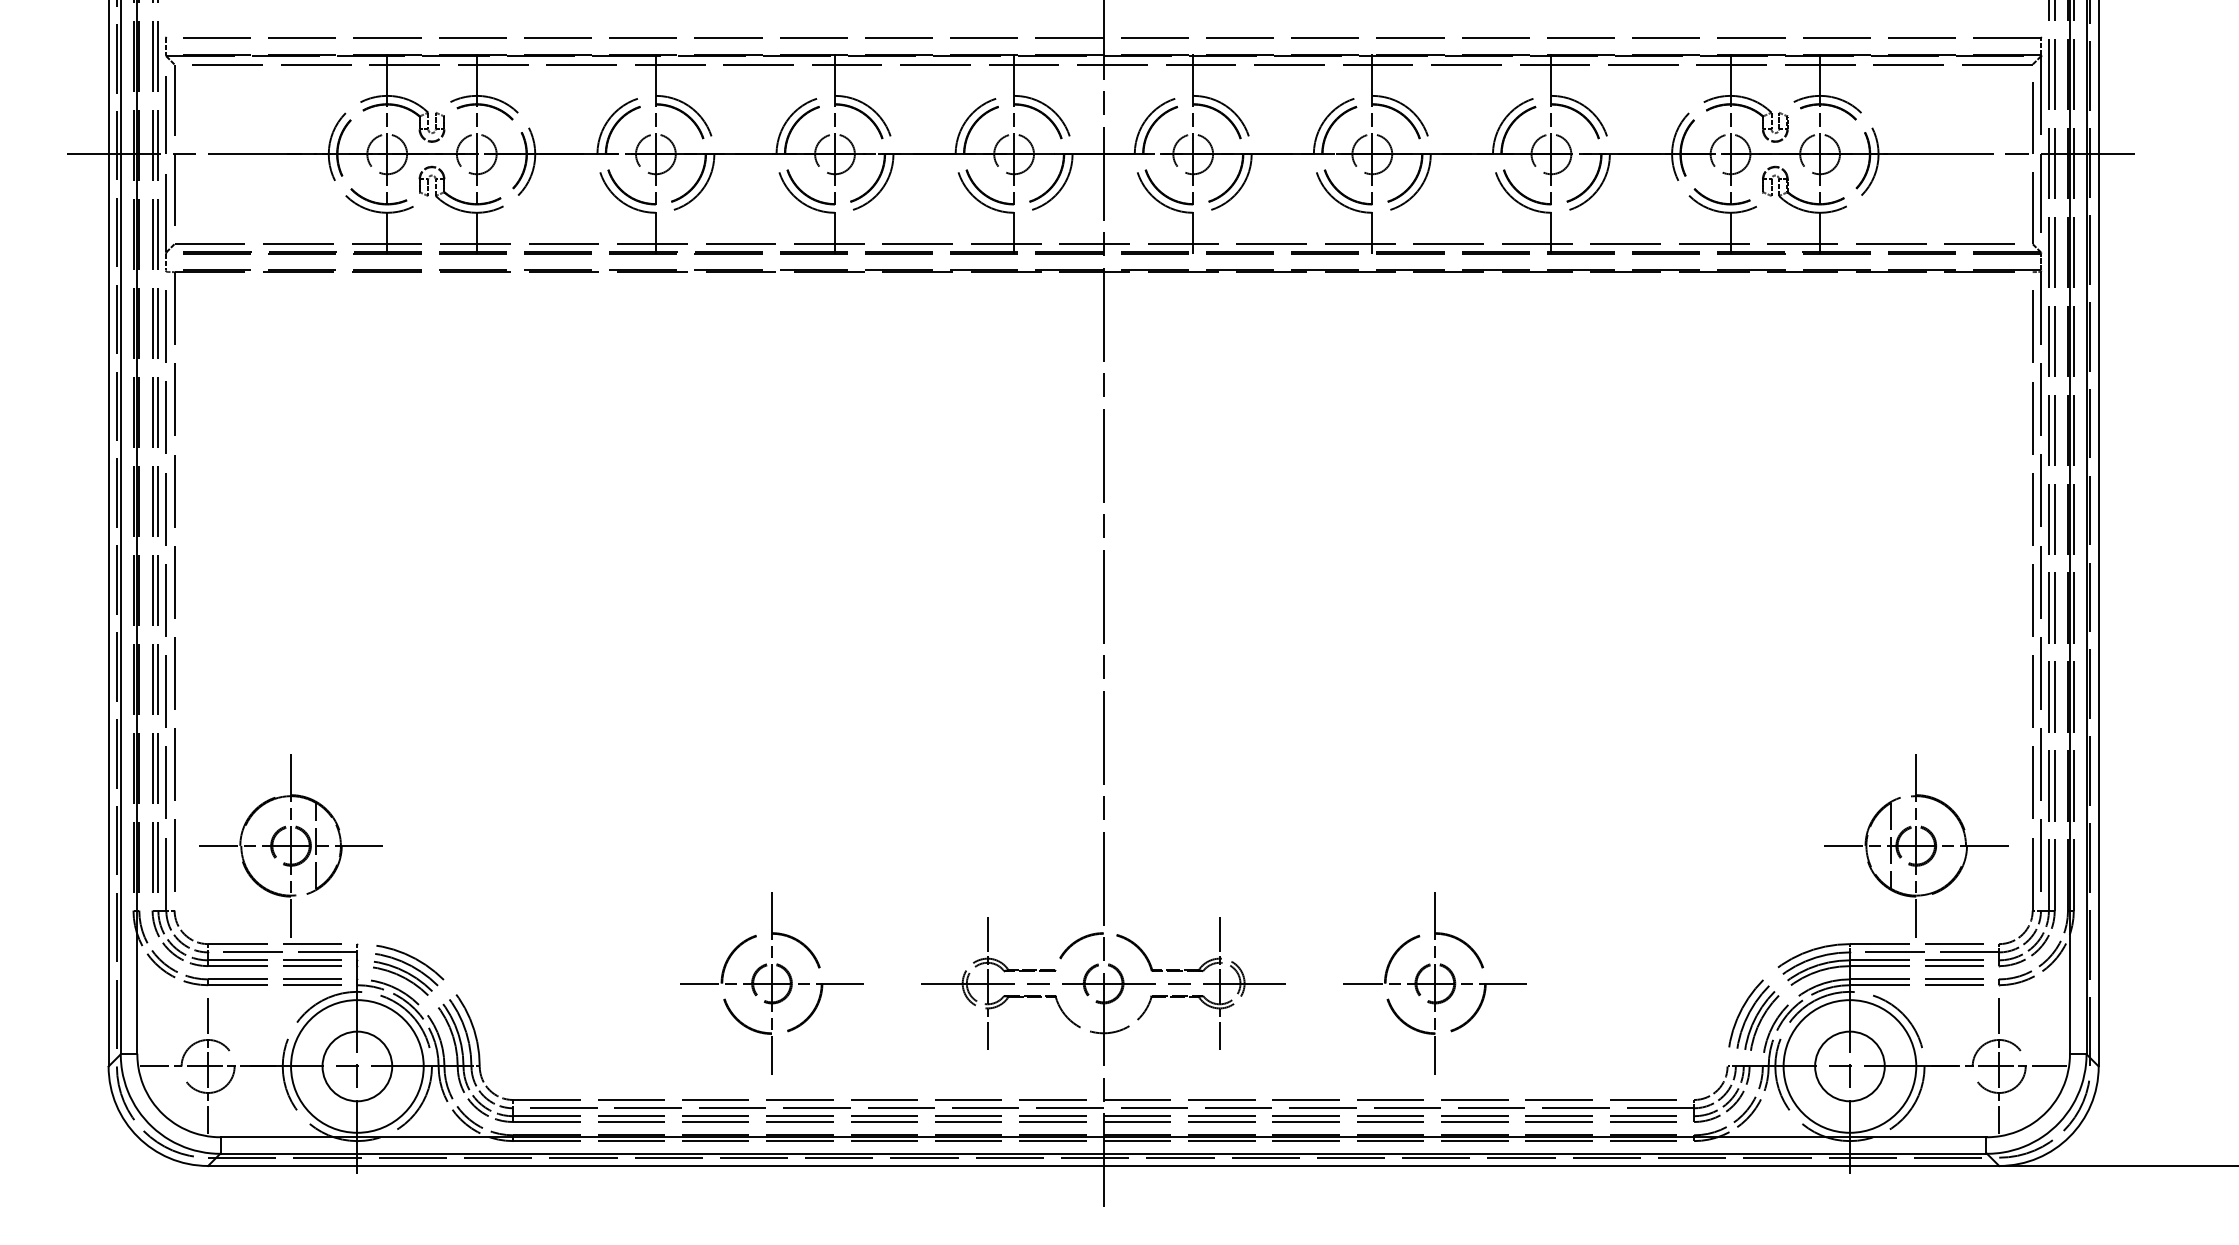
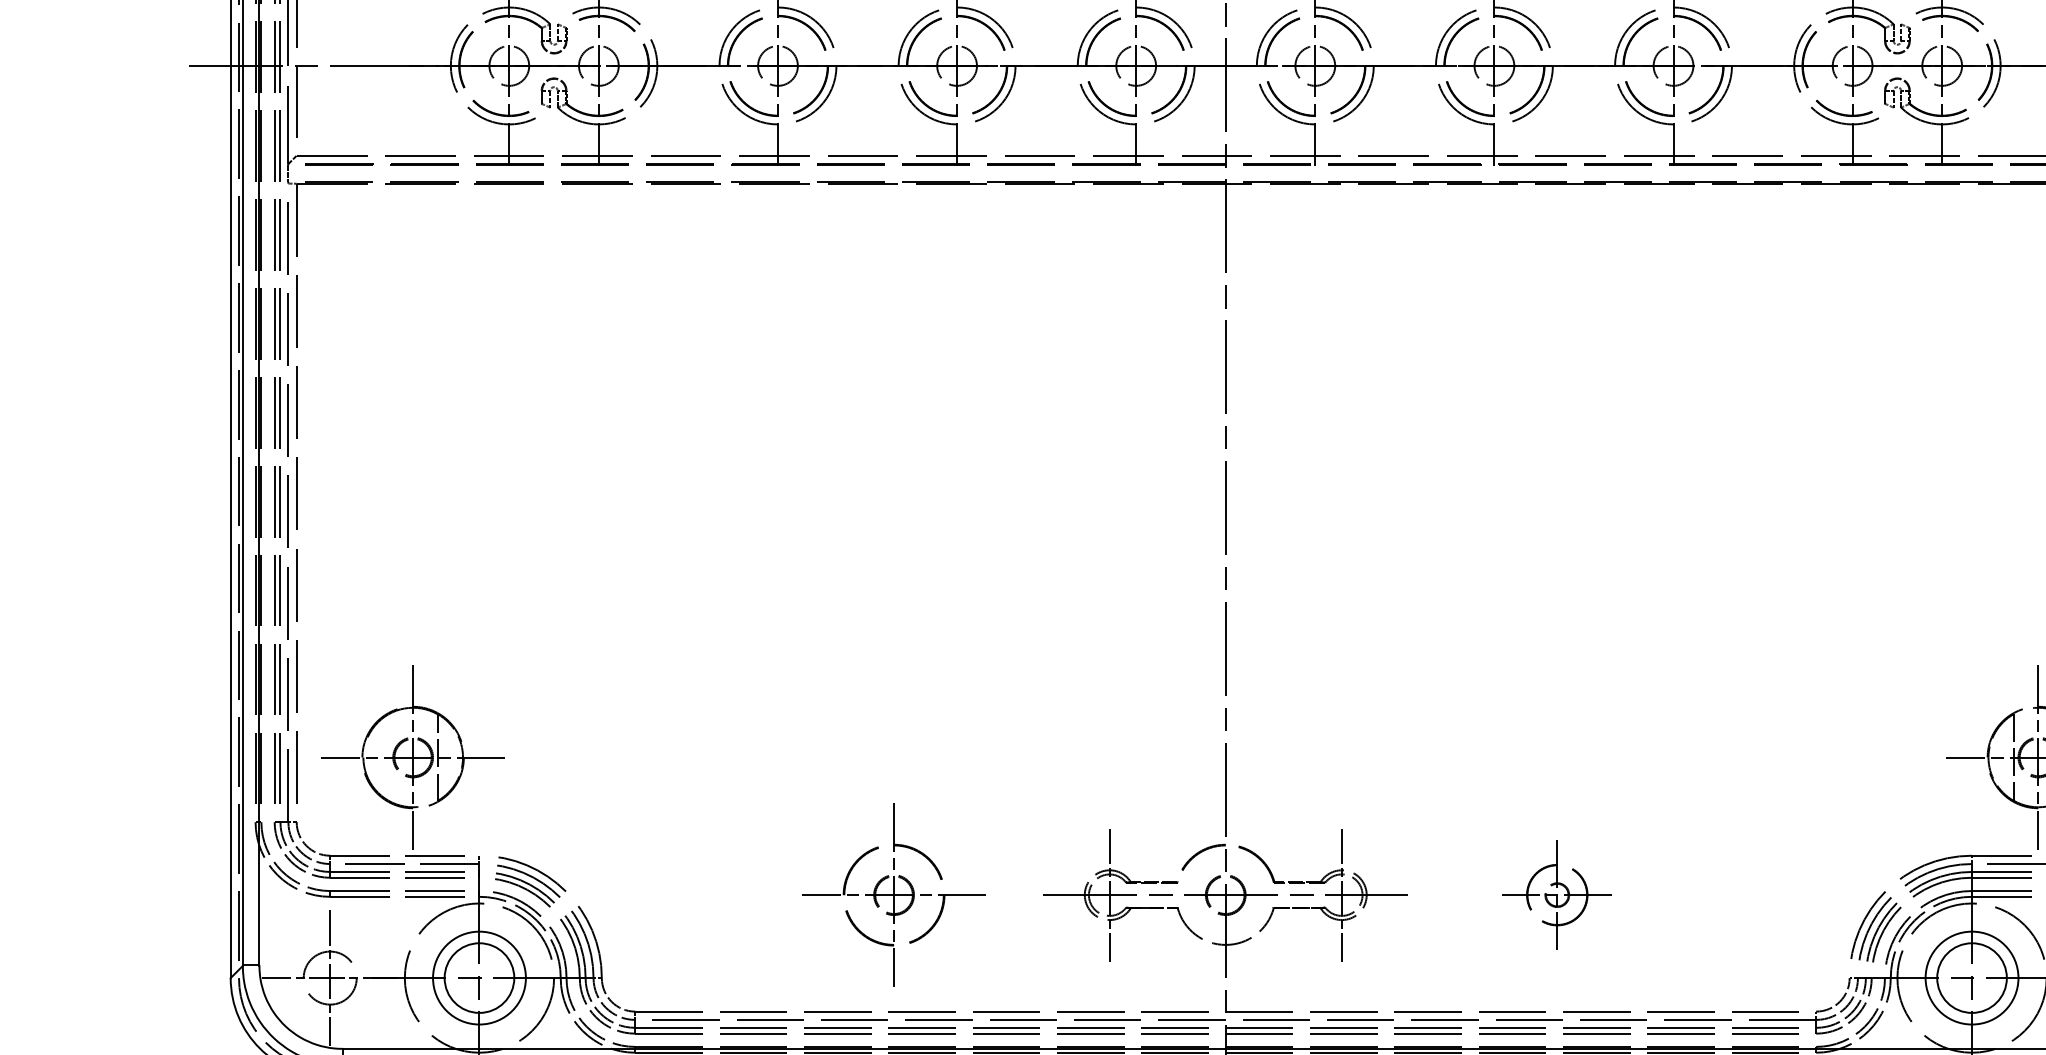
part: (1434, 983) -> (1556, 895), size x0.6
circle: (357, 1066) -> (479, 978), size x0.7
circle: (1849, 1066) -> (1971, 978), size x0.7

